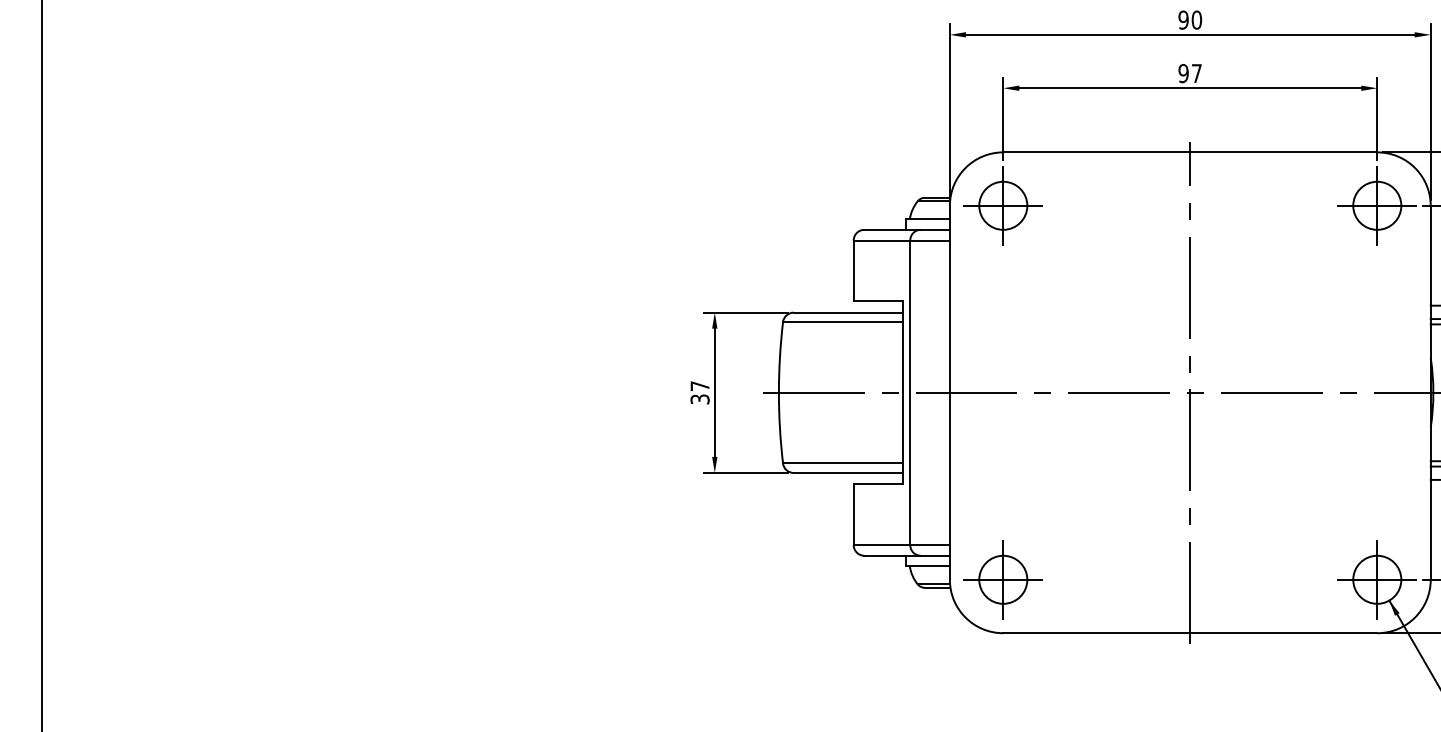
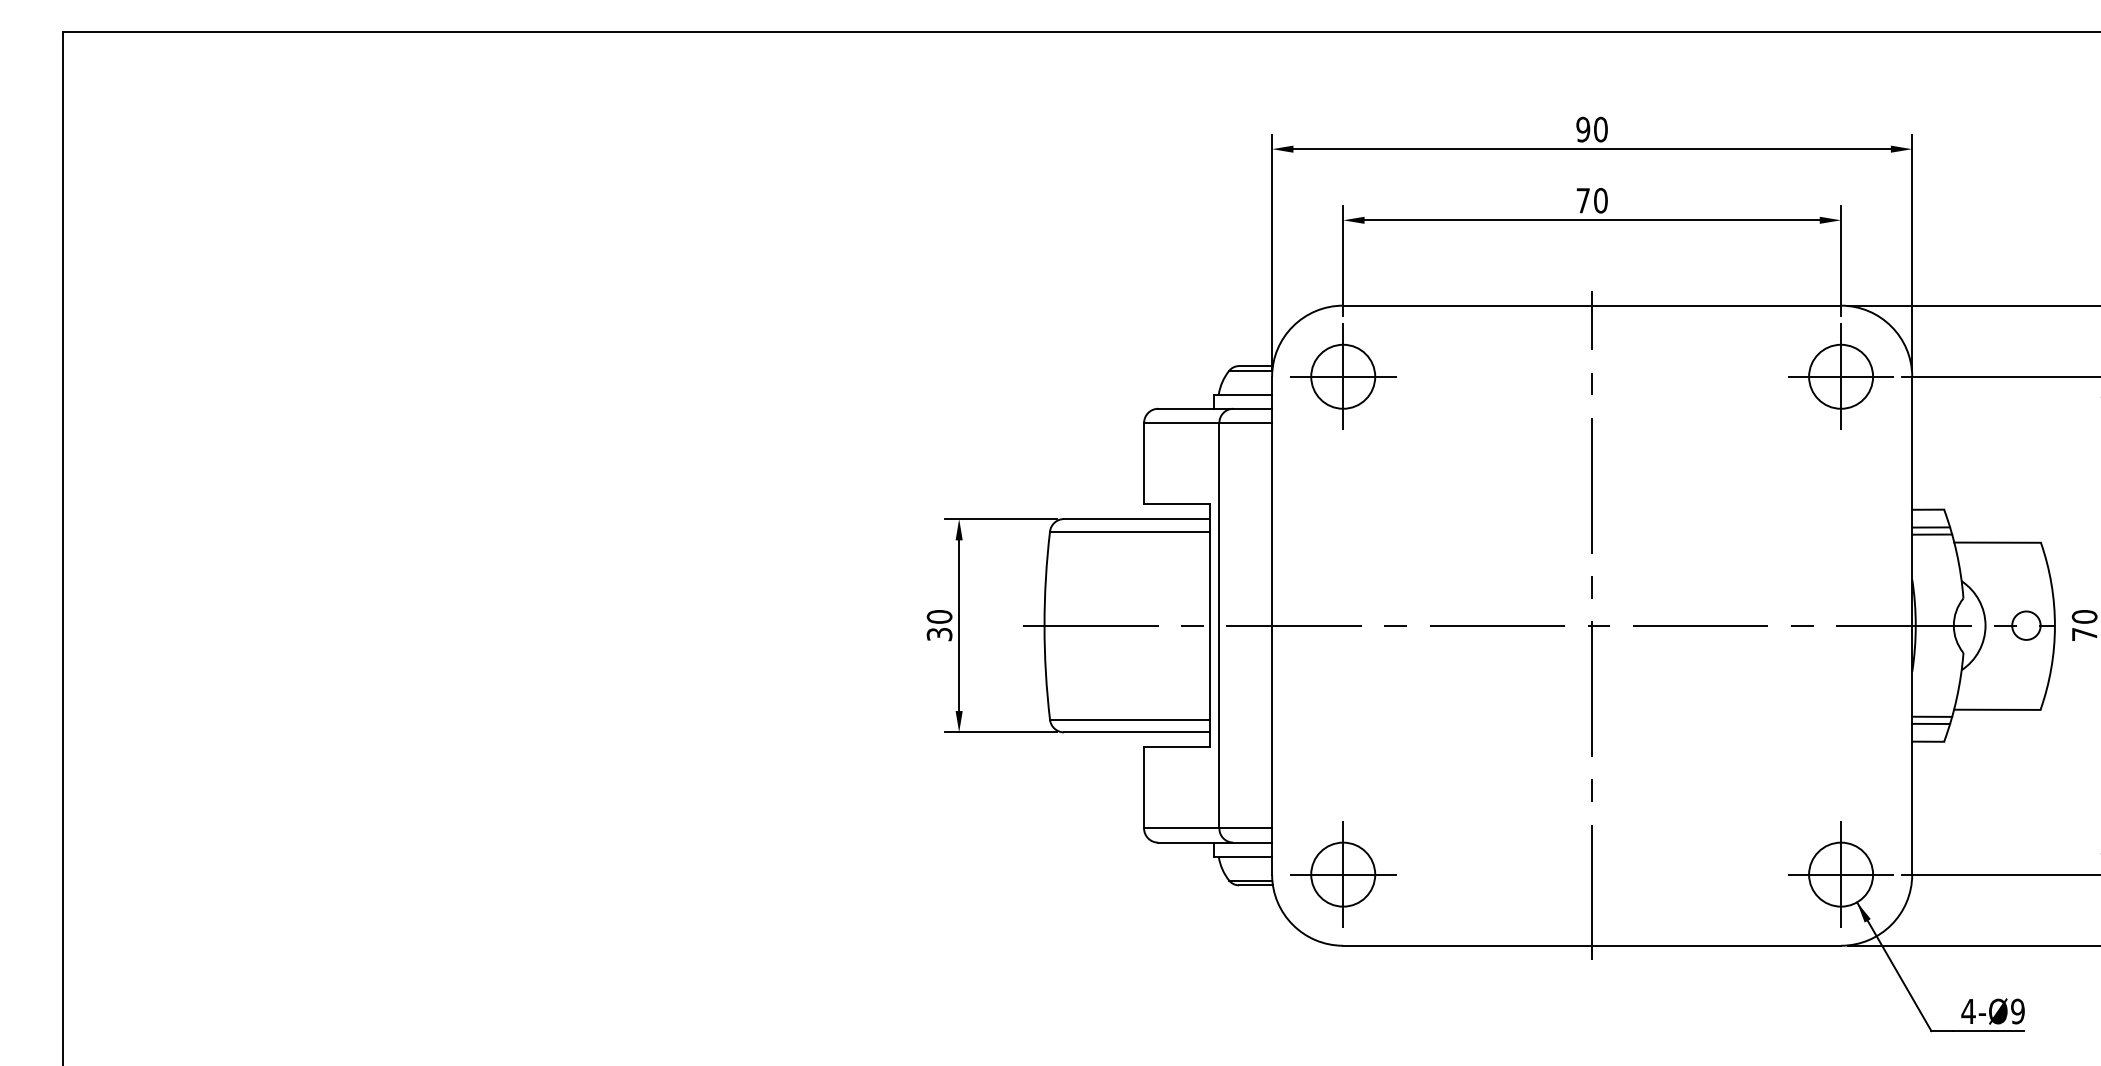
text: (1189, 73) -> (1591, 200), 97 -> 70
text: (700, 385) -> (939, 616), 37 -> 30

